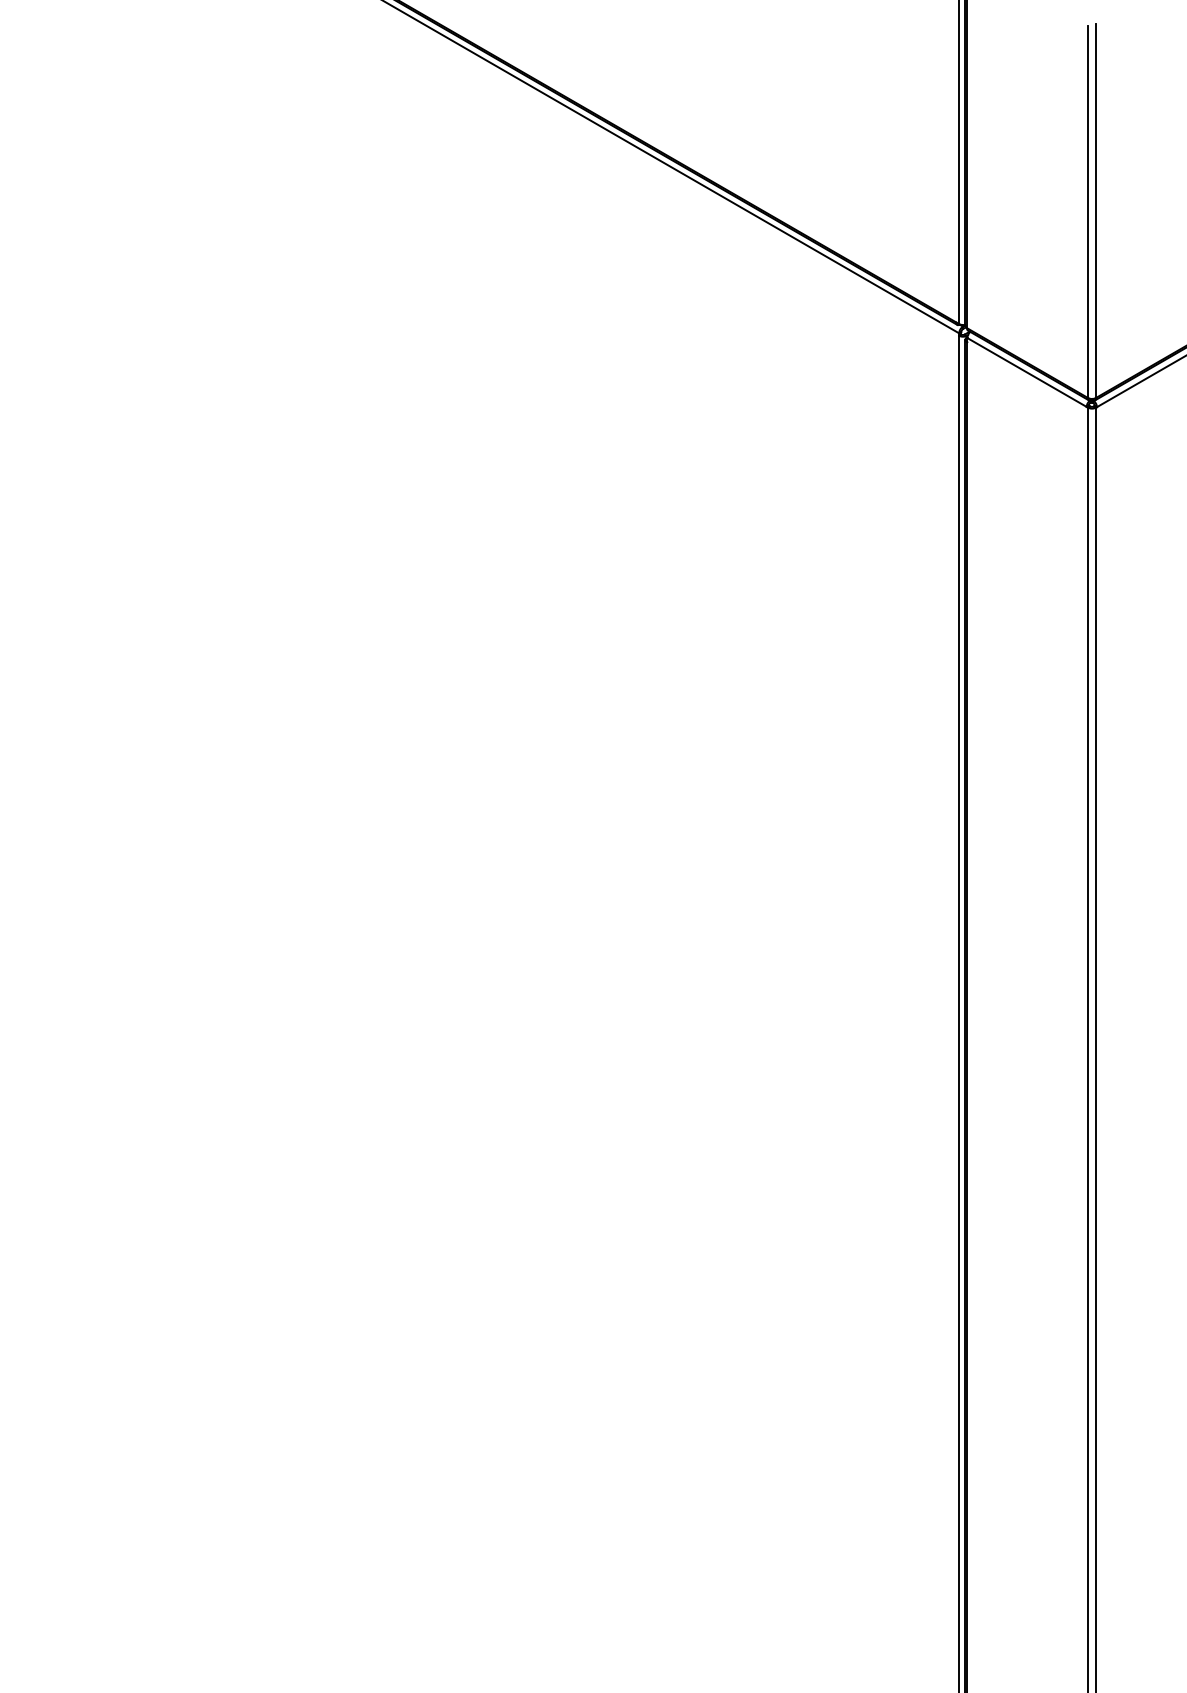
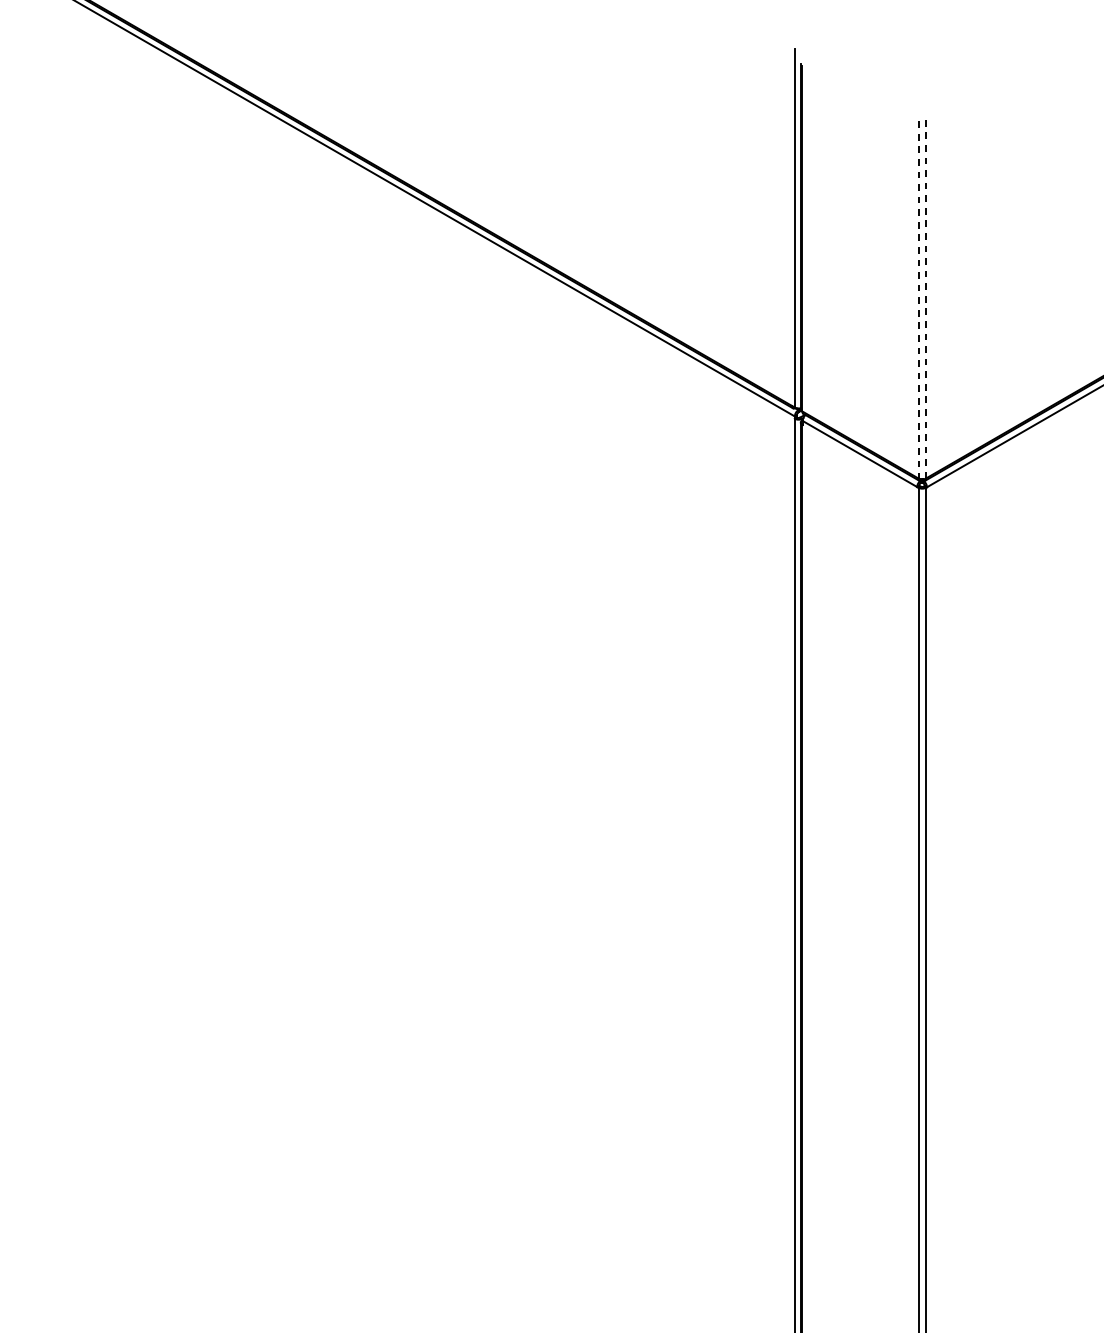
line: (1095, 211) -> (925, 299), solid -> dashed
line: (1088, 212) -> (918, 300), solid -> dashed

